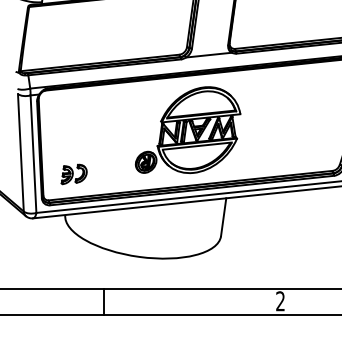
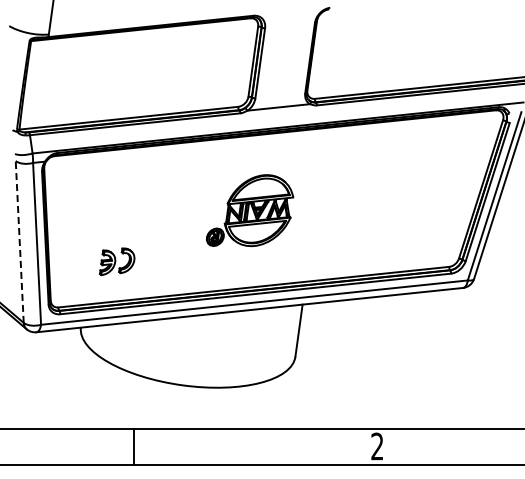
part: (187, 129) -> (249, 210), size x0.6
line: (20, 152) -> (19, 241), solid -> dashed
part: (74, 174) -> (117, 261), moved

